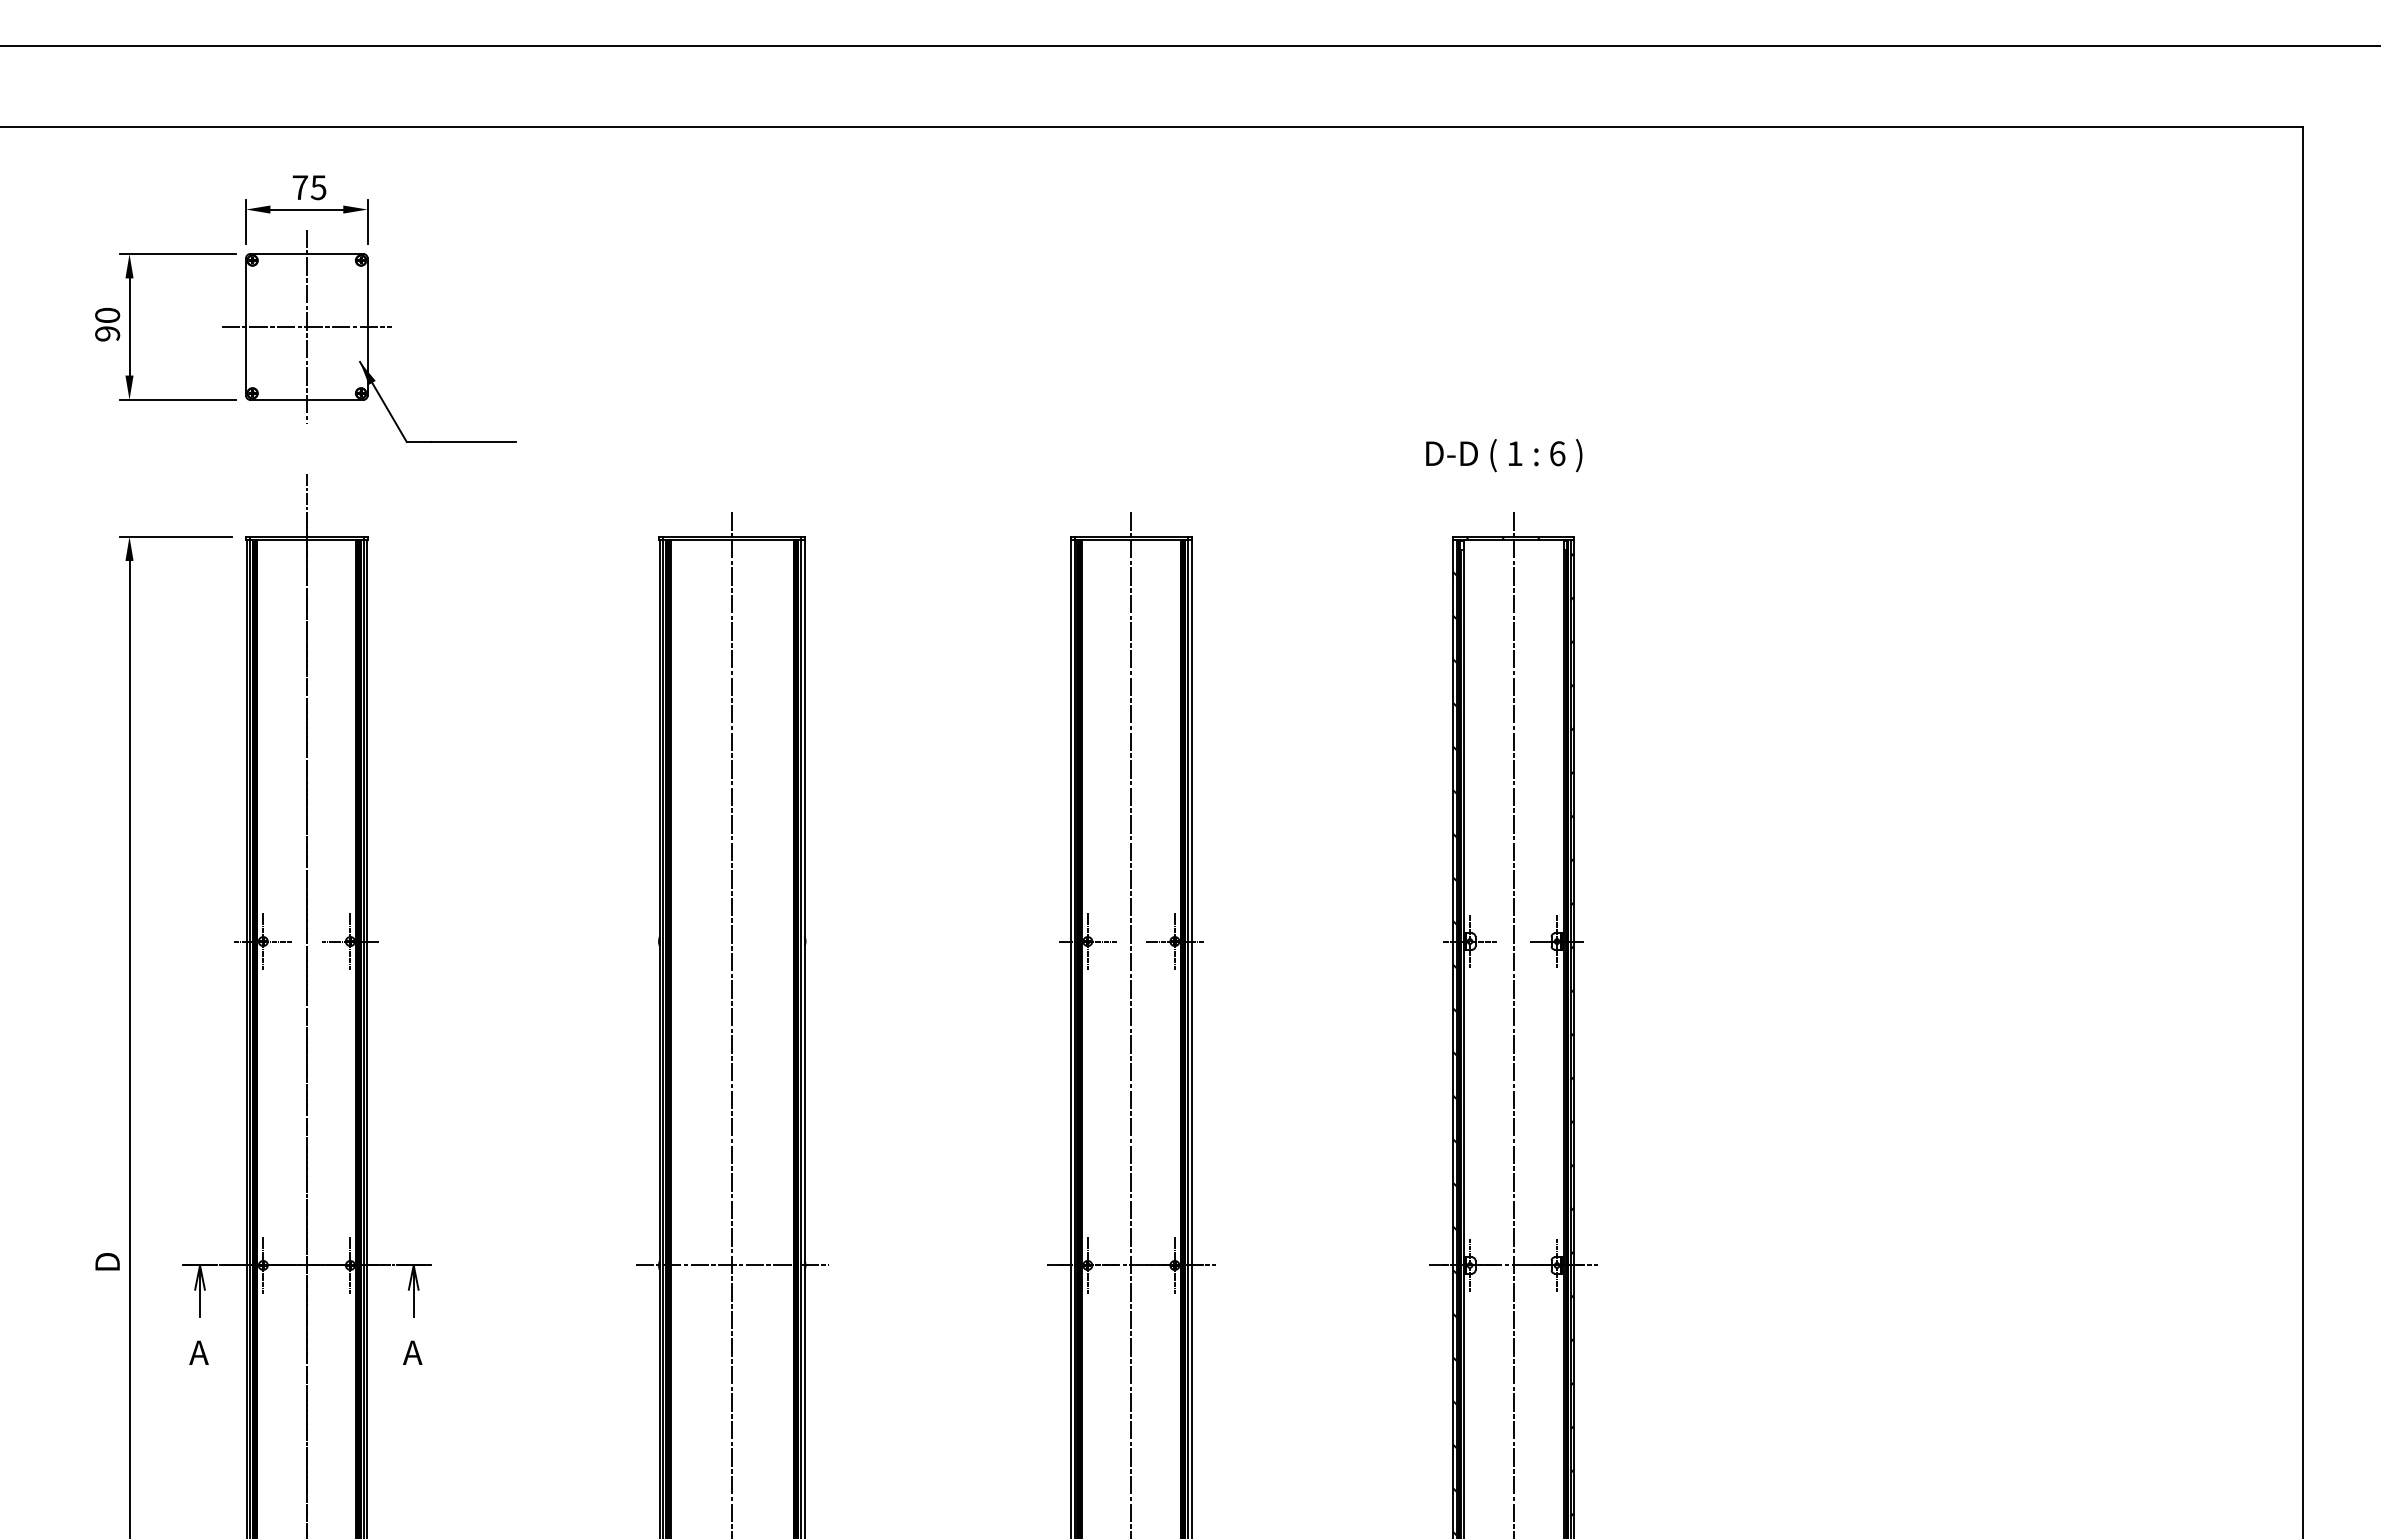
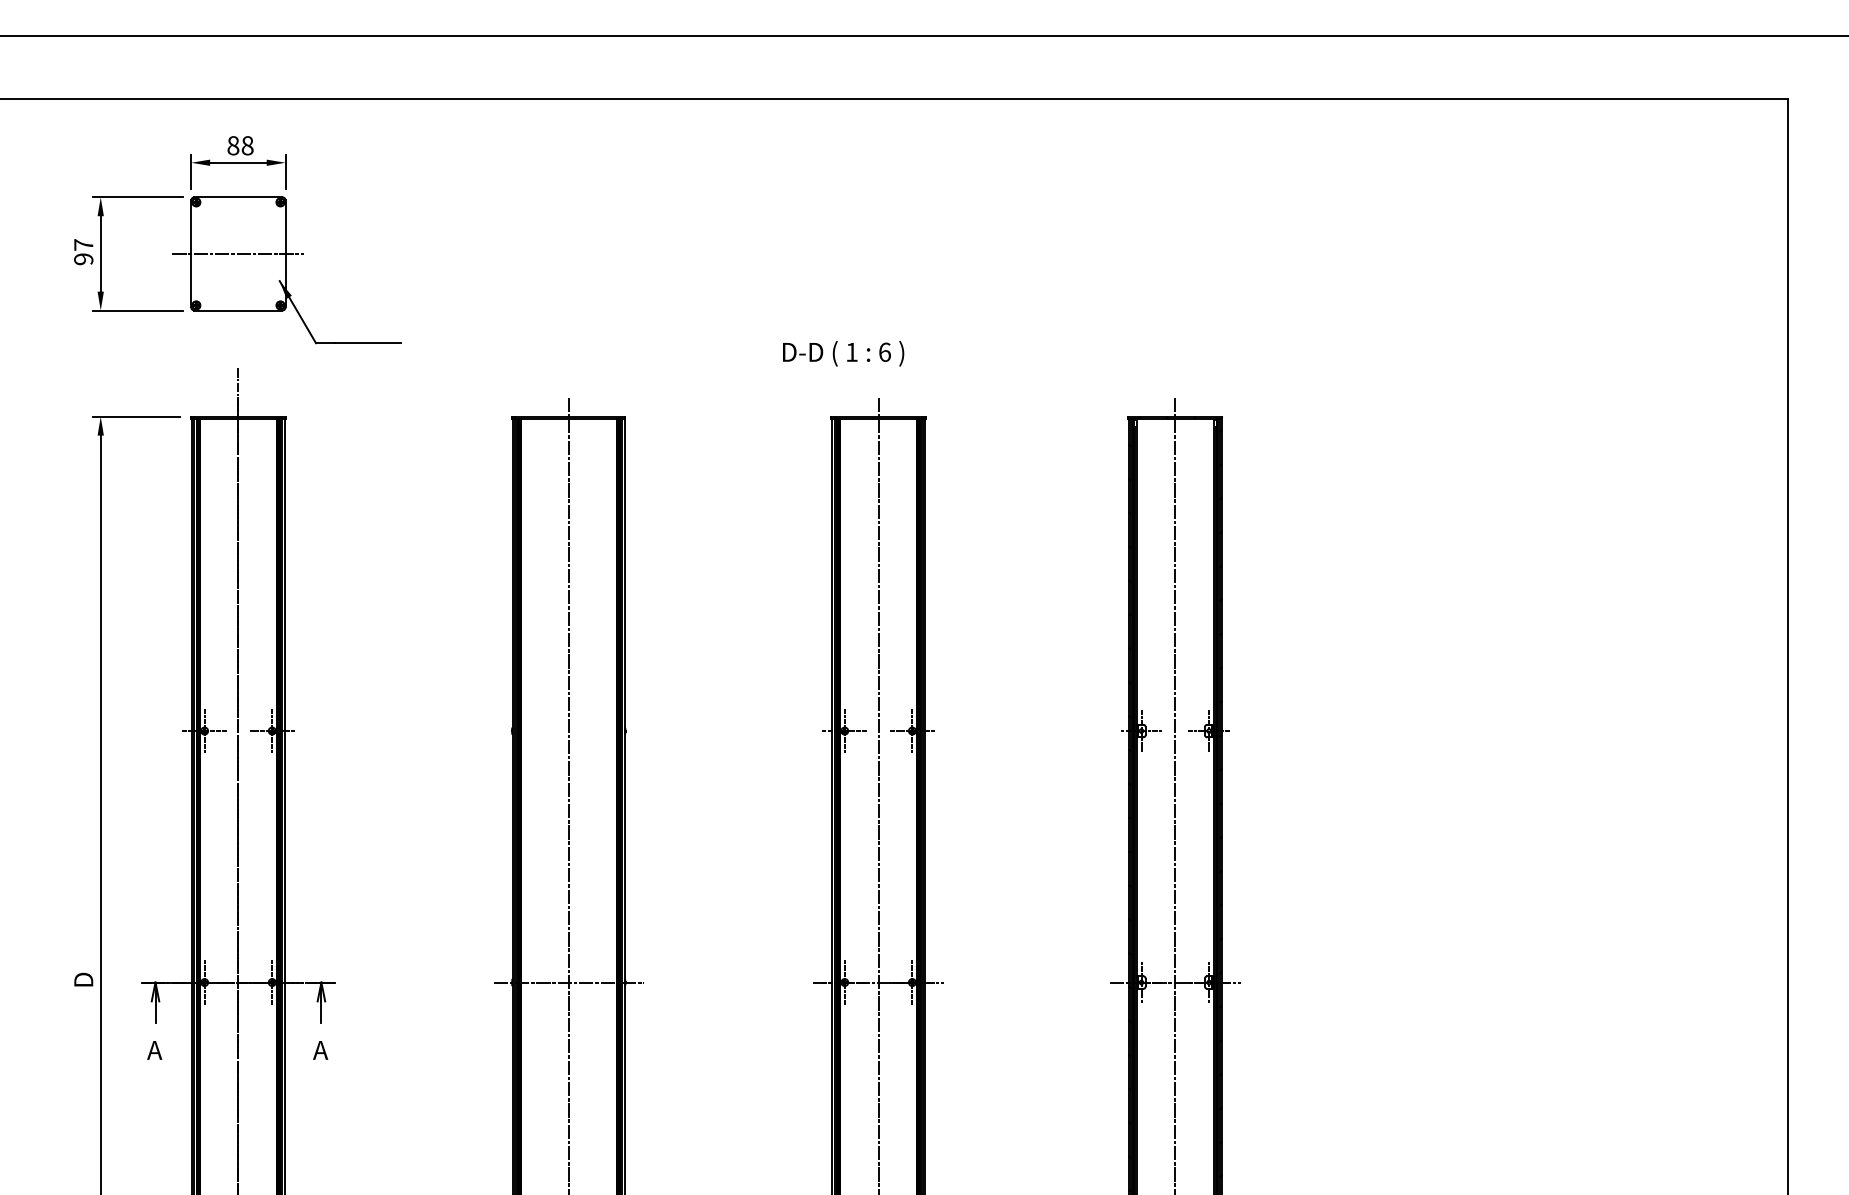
text: (309, 187) -> (240, 145), 75 -> 88
text: (107, 314) -> (83, 244), 90 -> 97
line: (306, 326) -> (238, 253), removed
text: (1504, 455) -> (843, 353), moved

